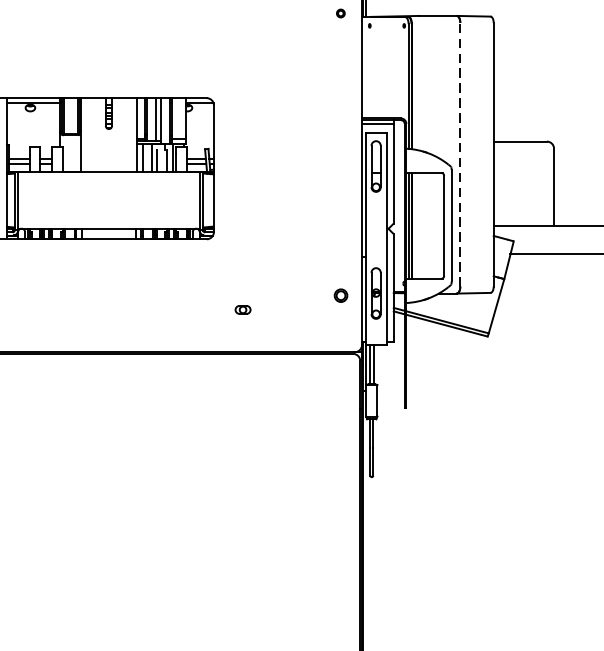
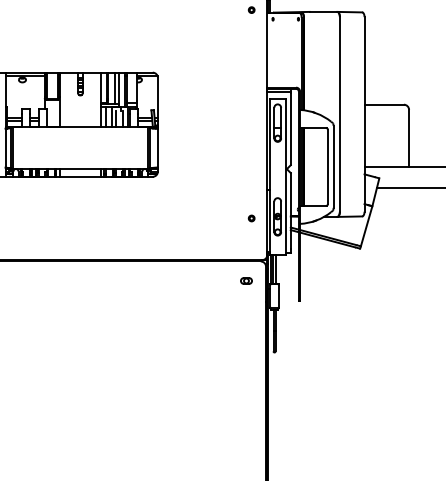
line: (459, 153) -> (339, 113), dashed -> solid
part: (340, 295) -> (251, 218), size x0.62
part: (243, 309) -> (246, 280), moved

